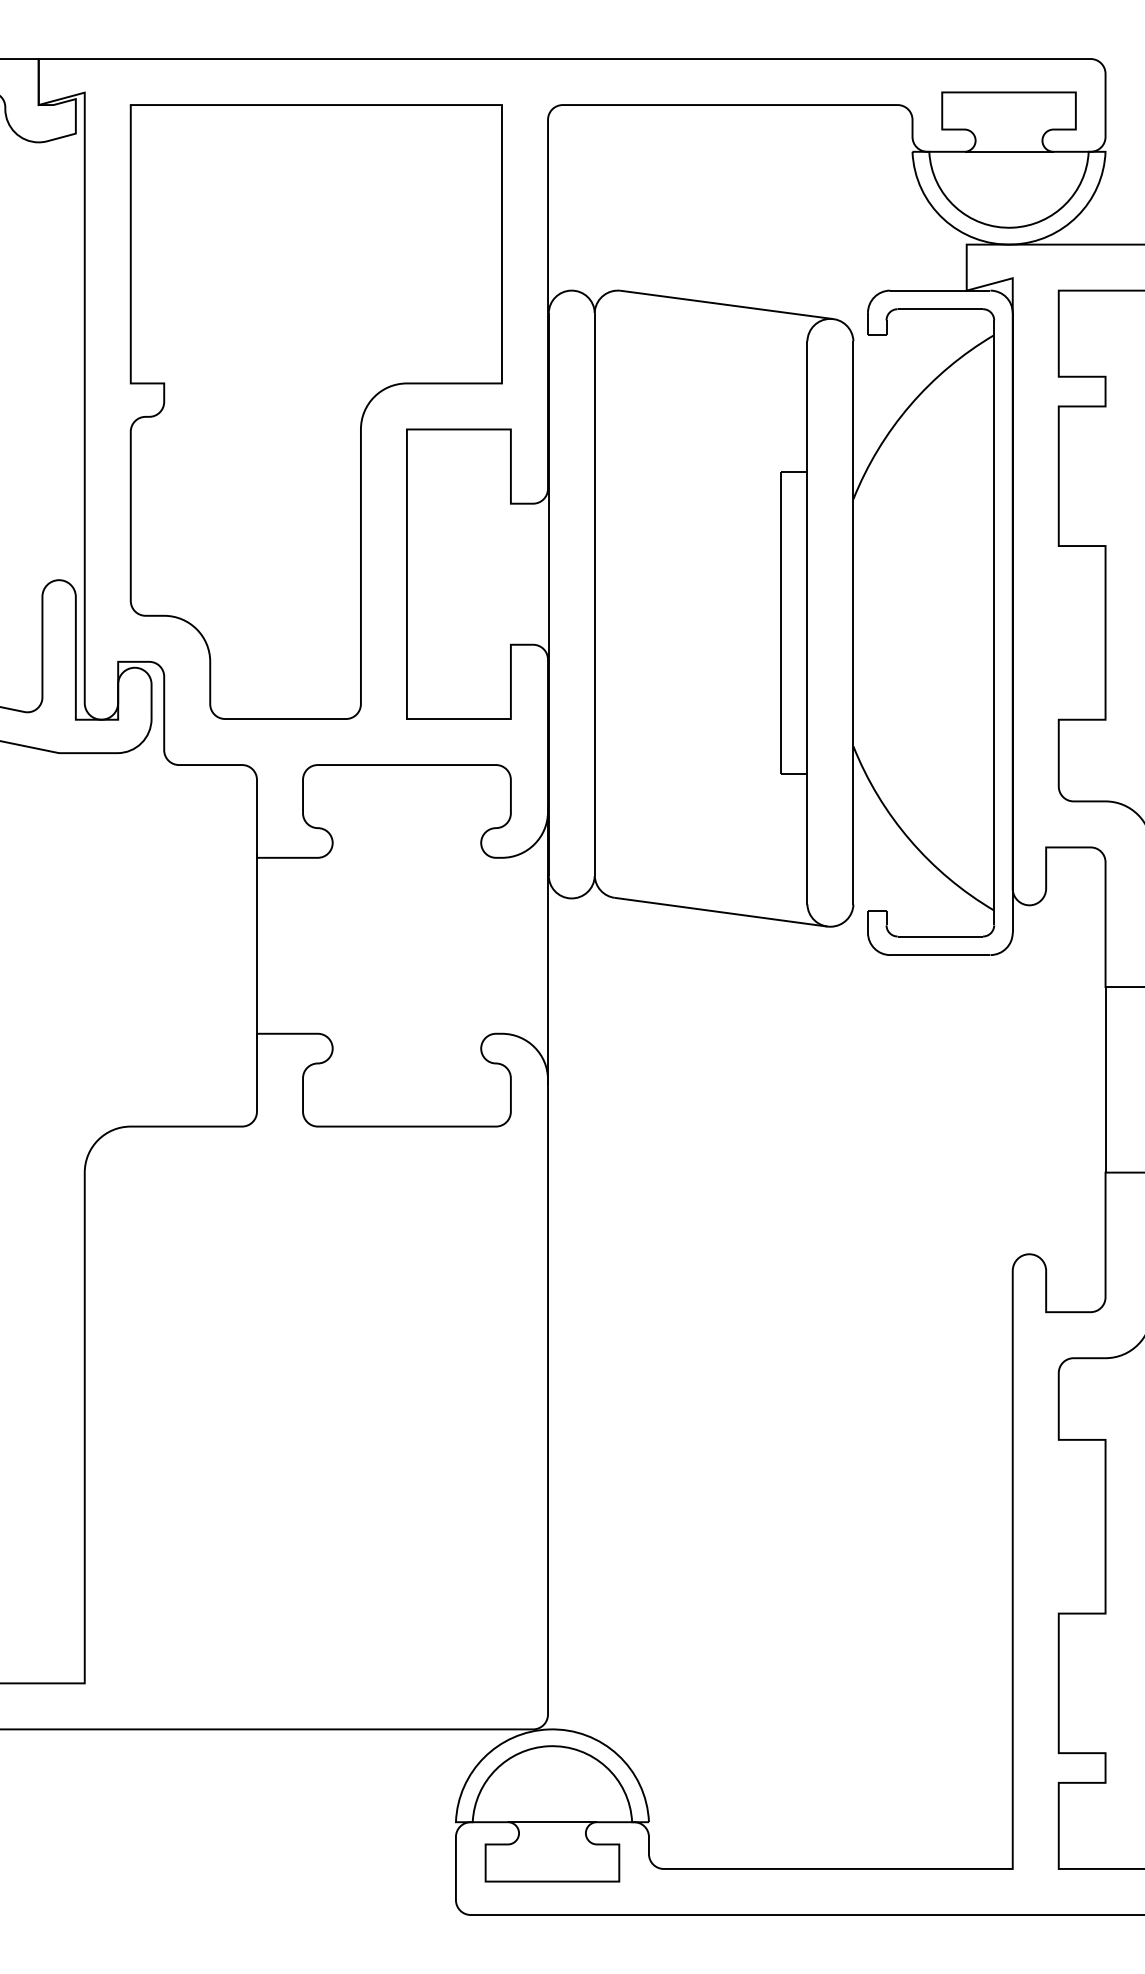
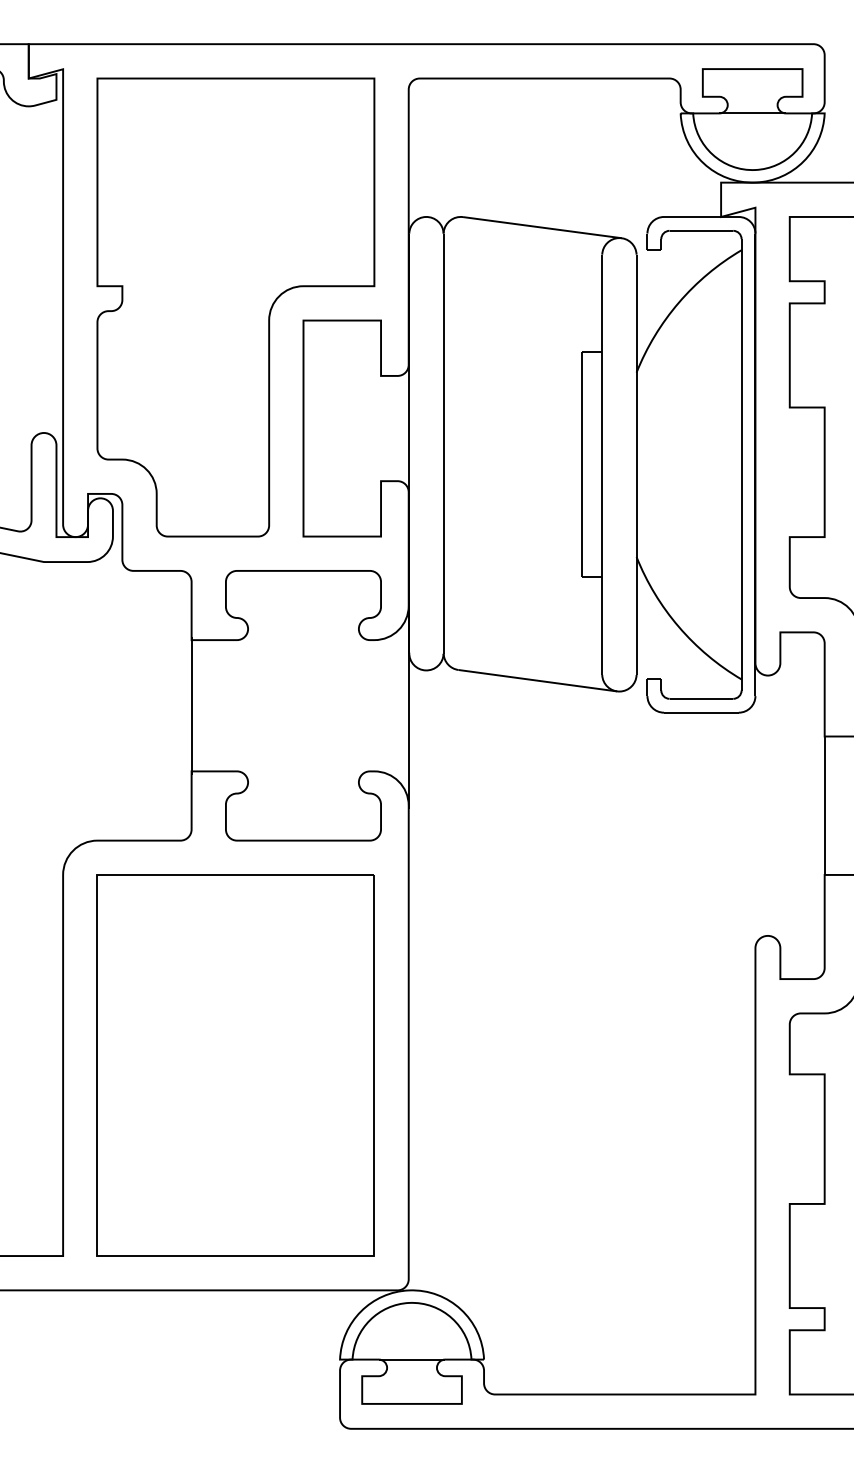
part: (315, 1427) -> (235, 1065), added

